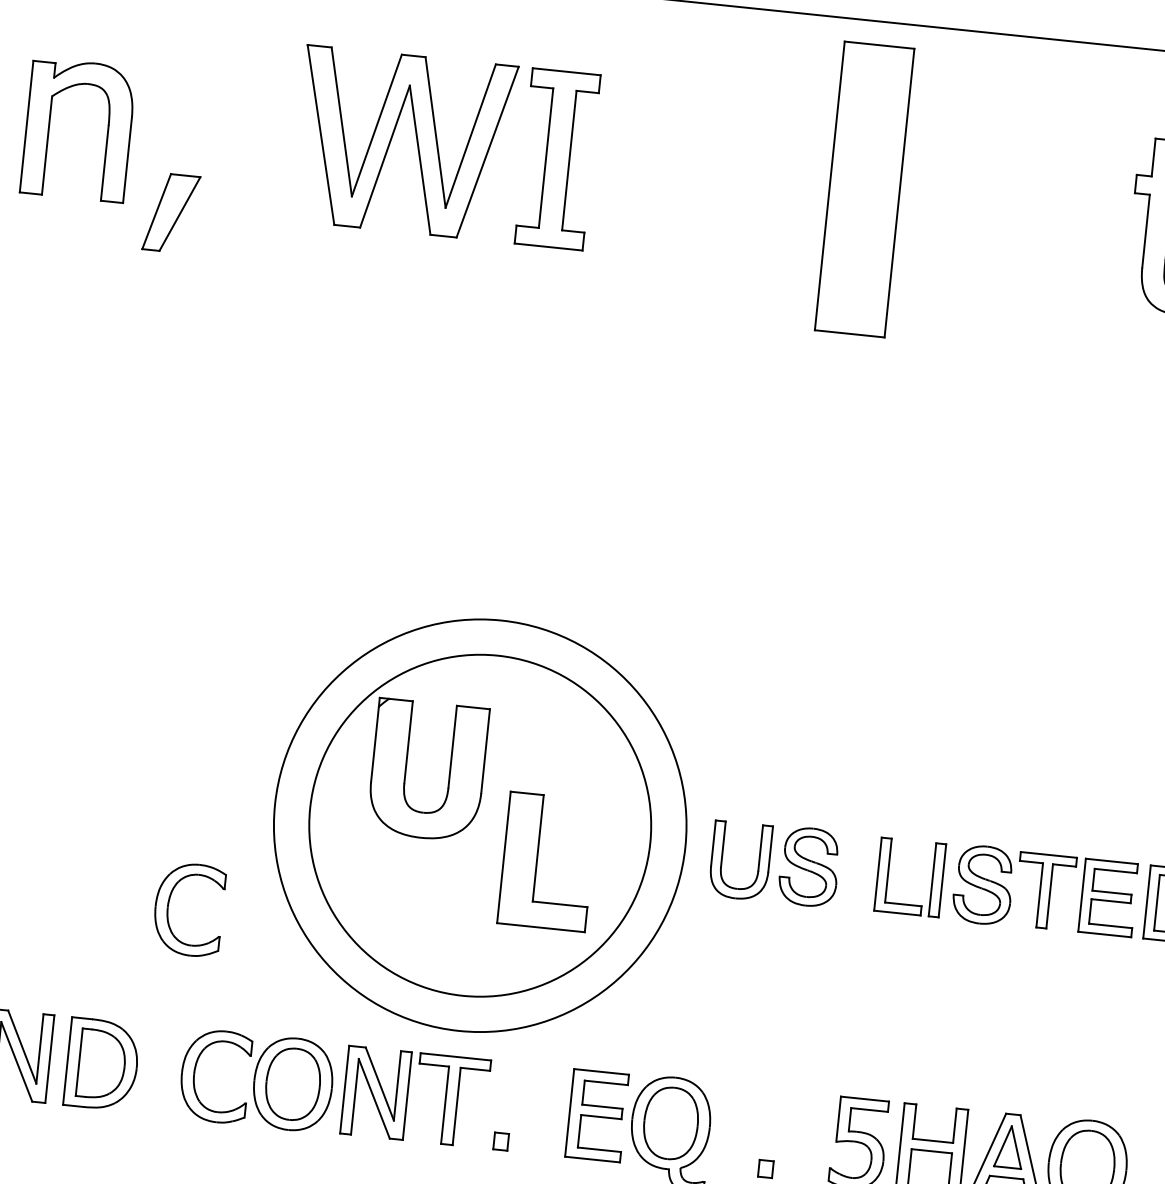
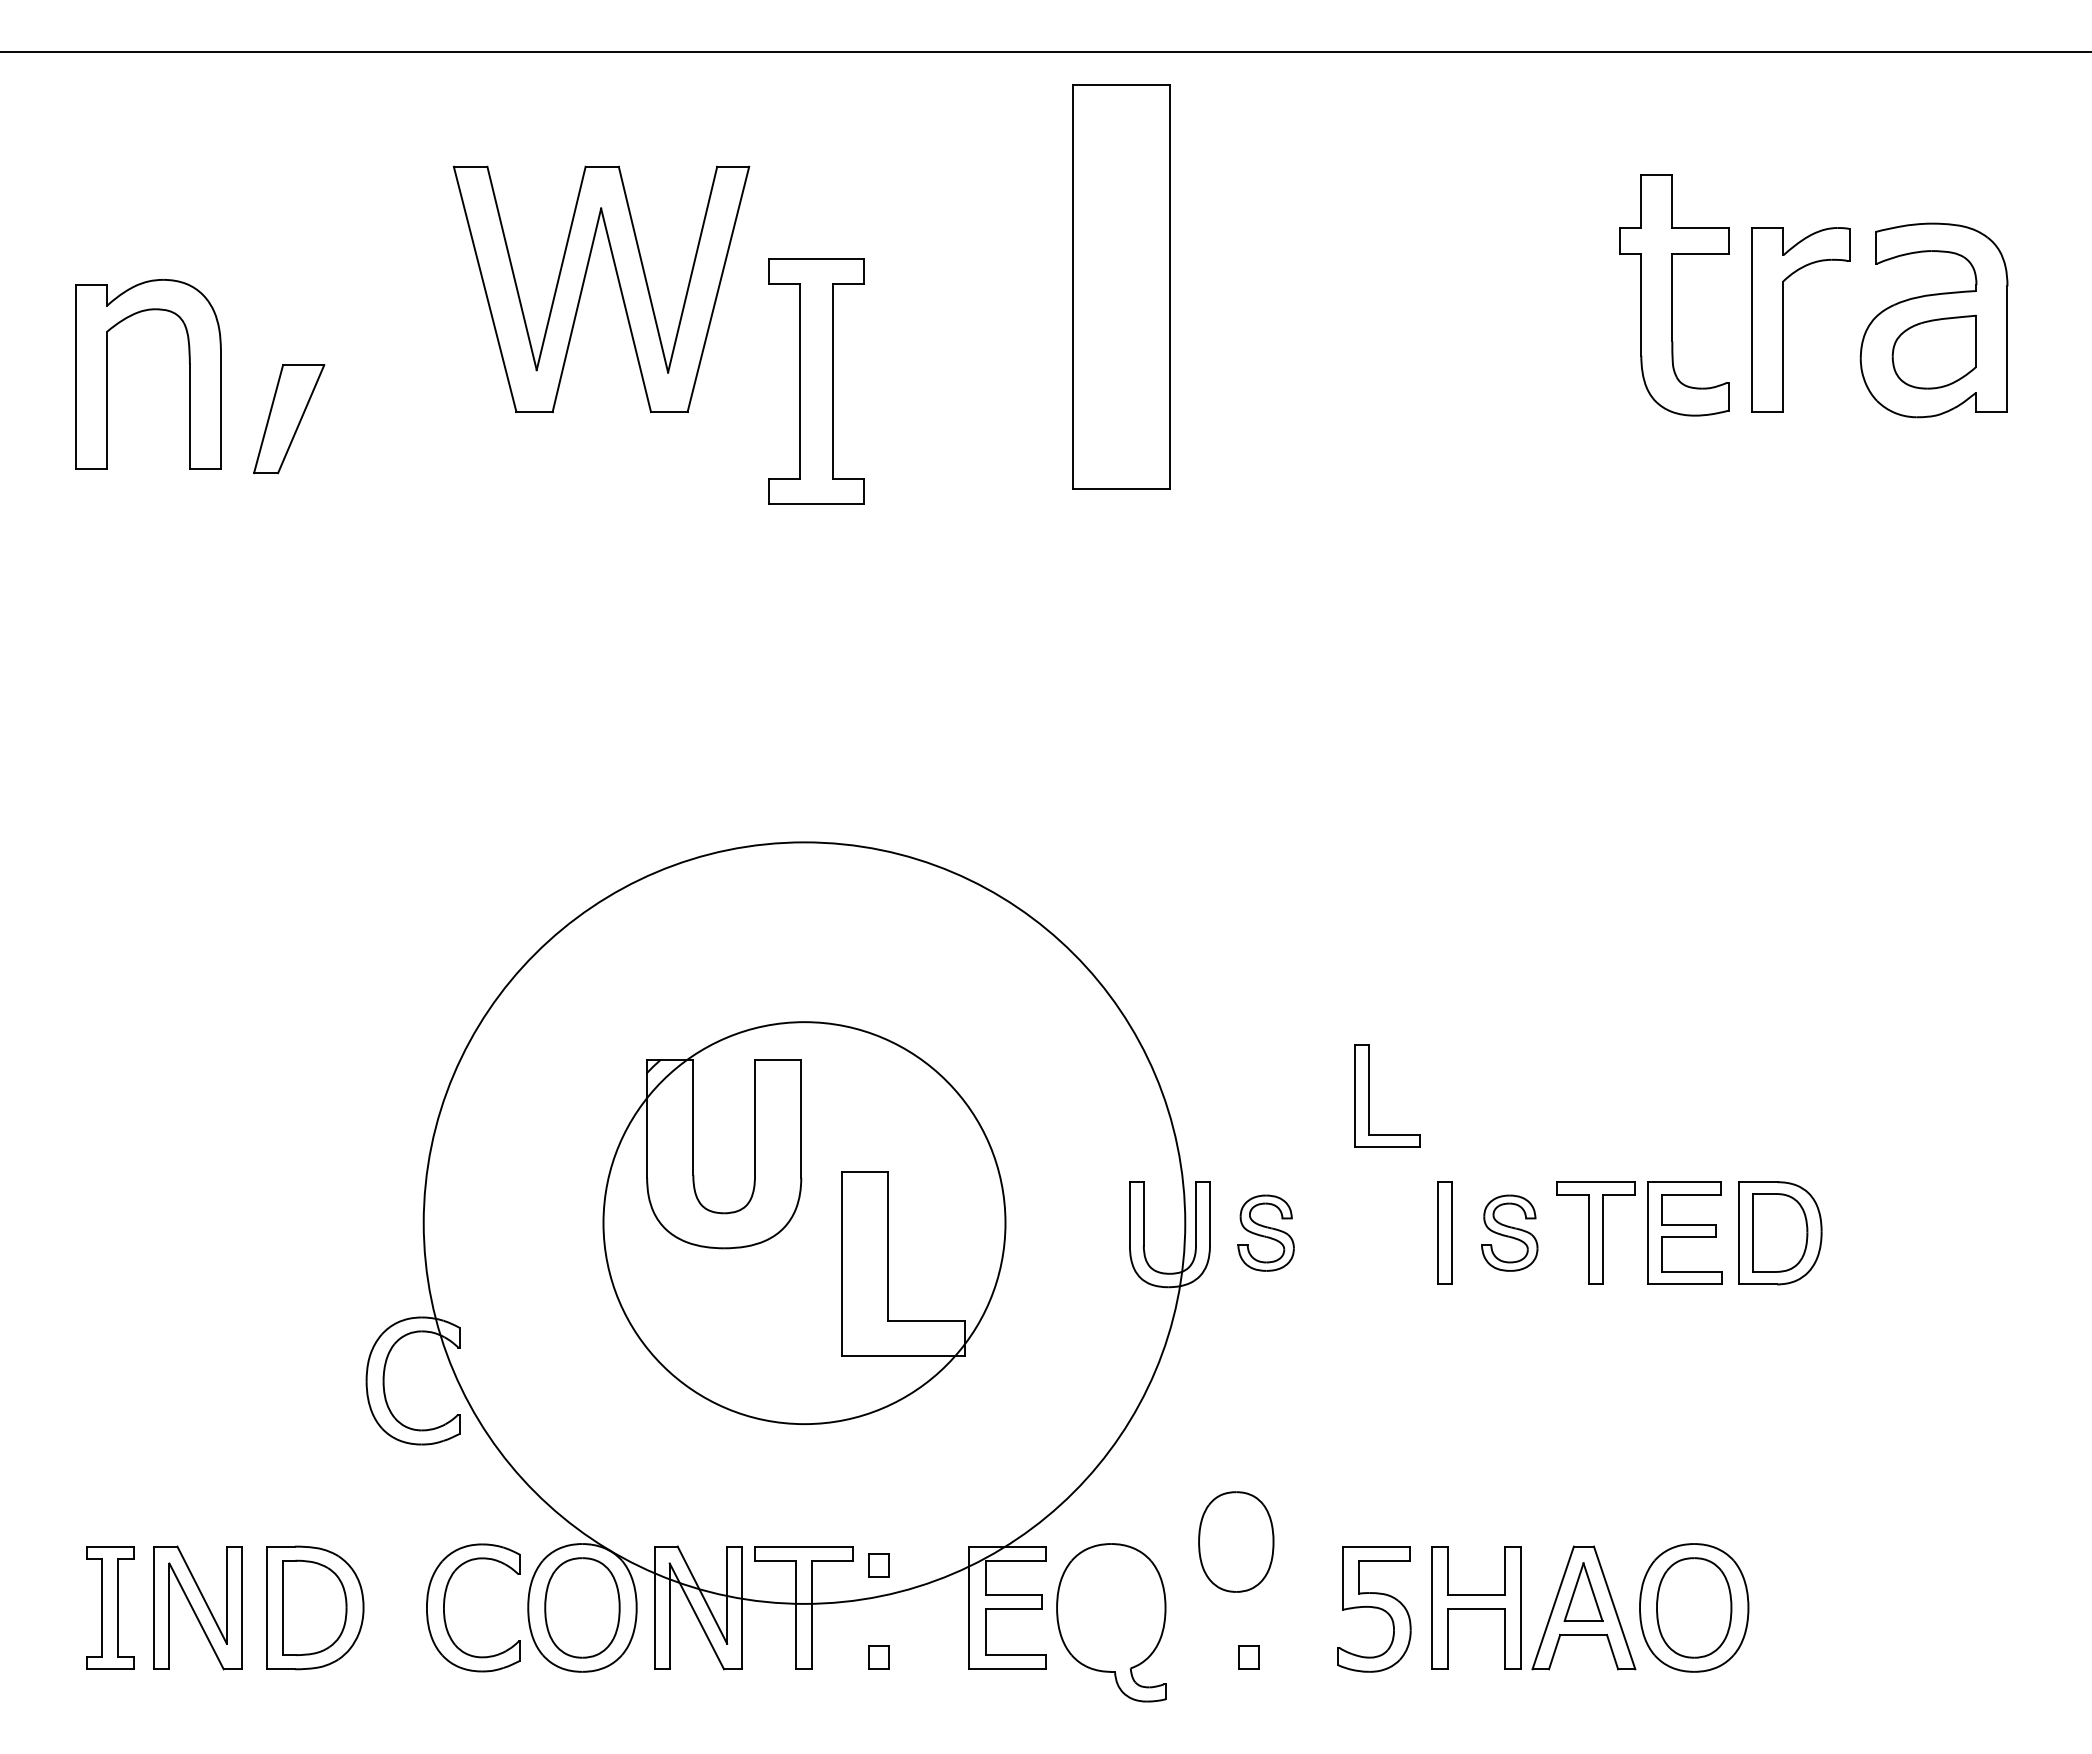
part: (49, 127) -> (107, 374), moved
part: (557, 159) -> (816, 381), moved
part: (864, 188) -> (1121, 286), moved
circle: (480, 825) -> (804, 1223), size x0.7
circle: (480, 825) -> (804, 1223), size x1.6
part: (808, 866) -> (1265, 1232), size x0.7
part: (888, 874) -> (1369, 1095), moved
part: (983, 884) -> (1509, 1232), size x0.7
part: (507, 1075) -> (878, 1565), added
part: (671, 1123) -> (1236, 1541), moved

